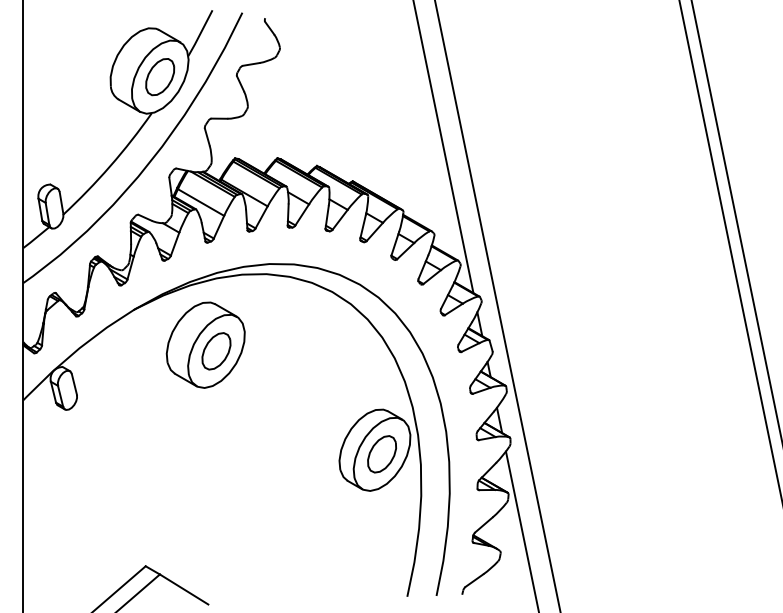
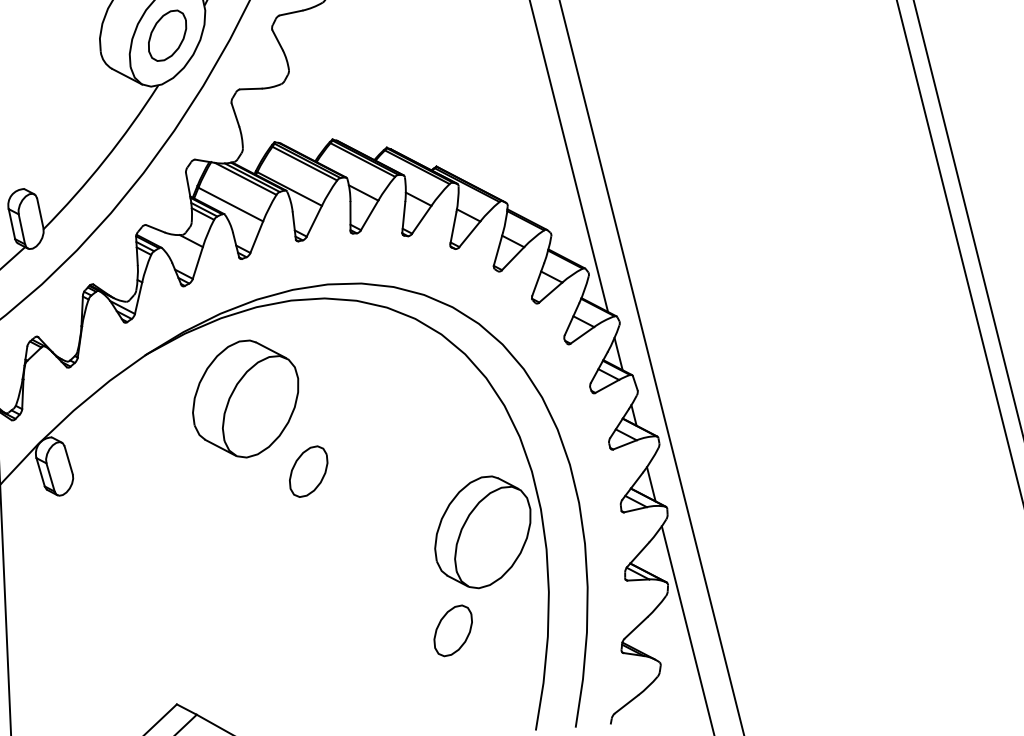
part: (216, 351) -> (308, 471), moved
part: (381, 454) -> (452, 631), moved

